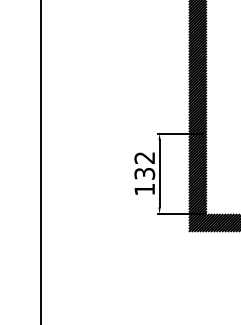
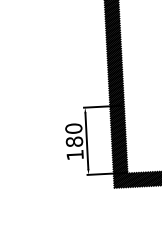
text: (144, 165) -> (73, 134), 132 -> 180

